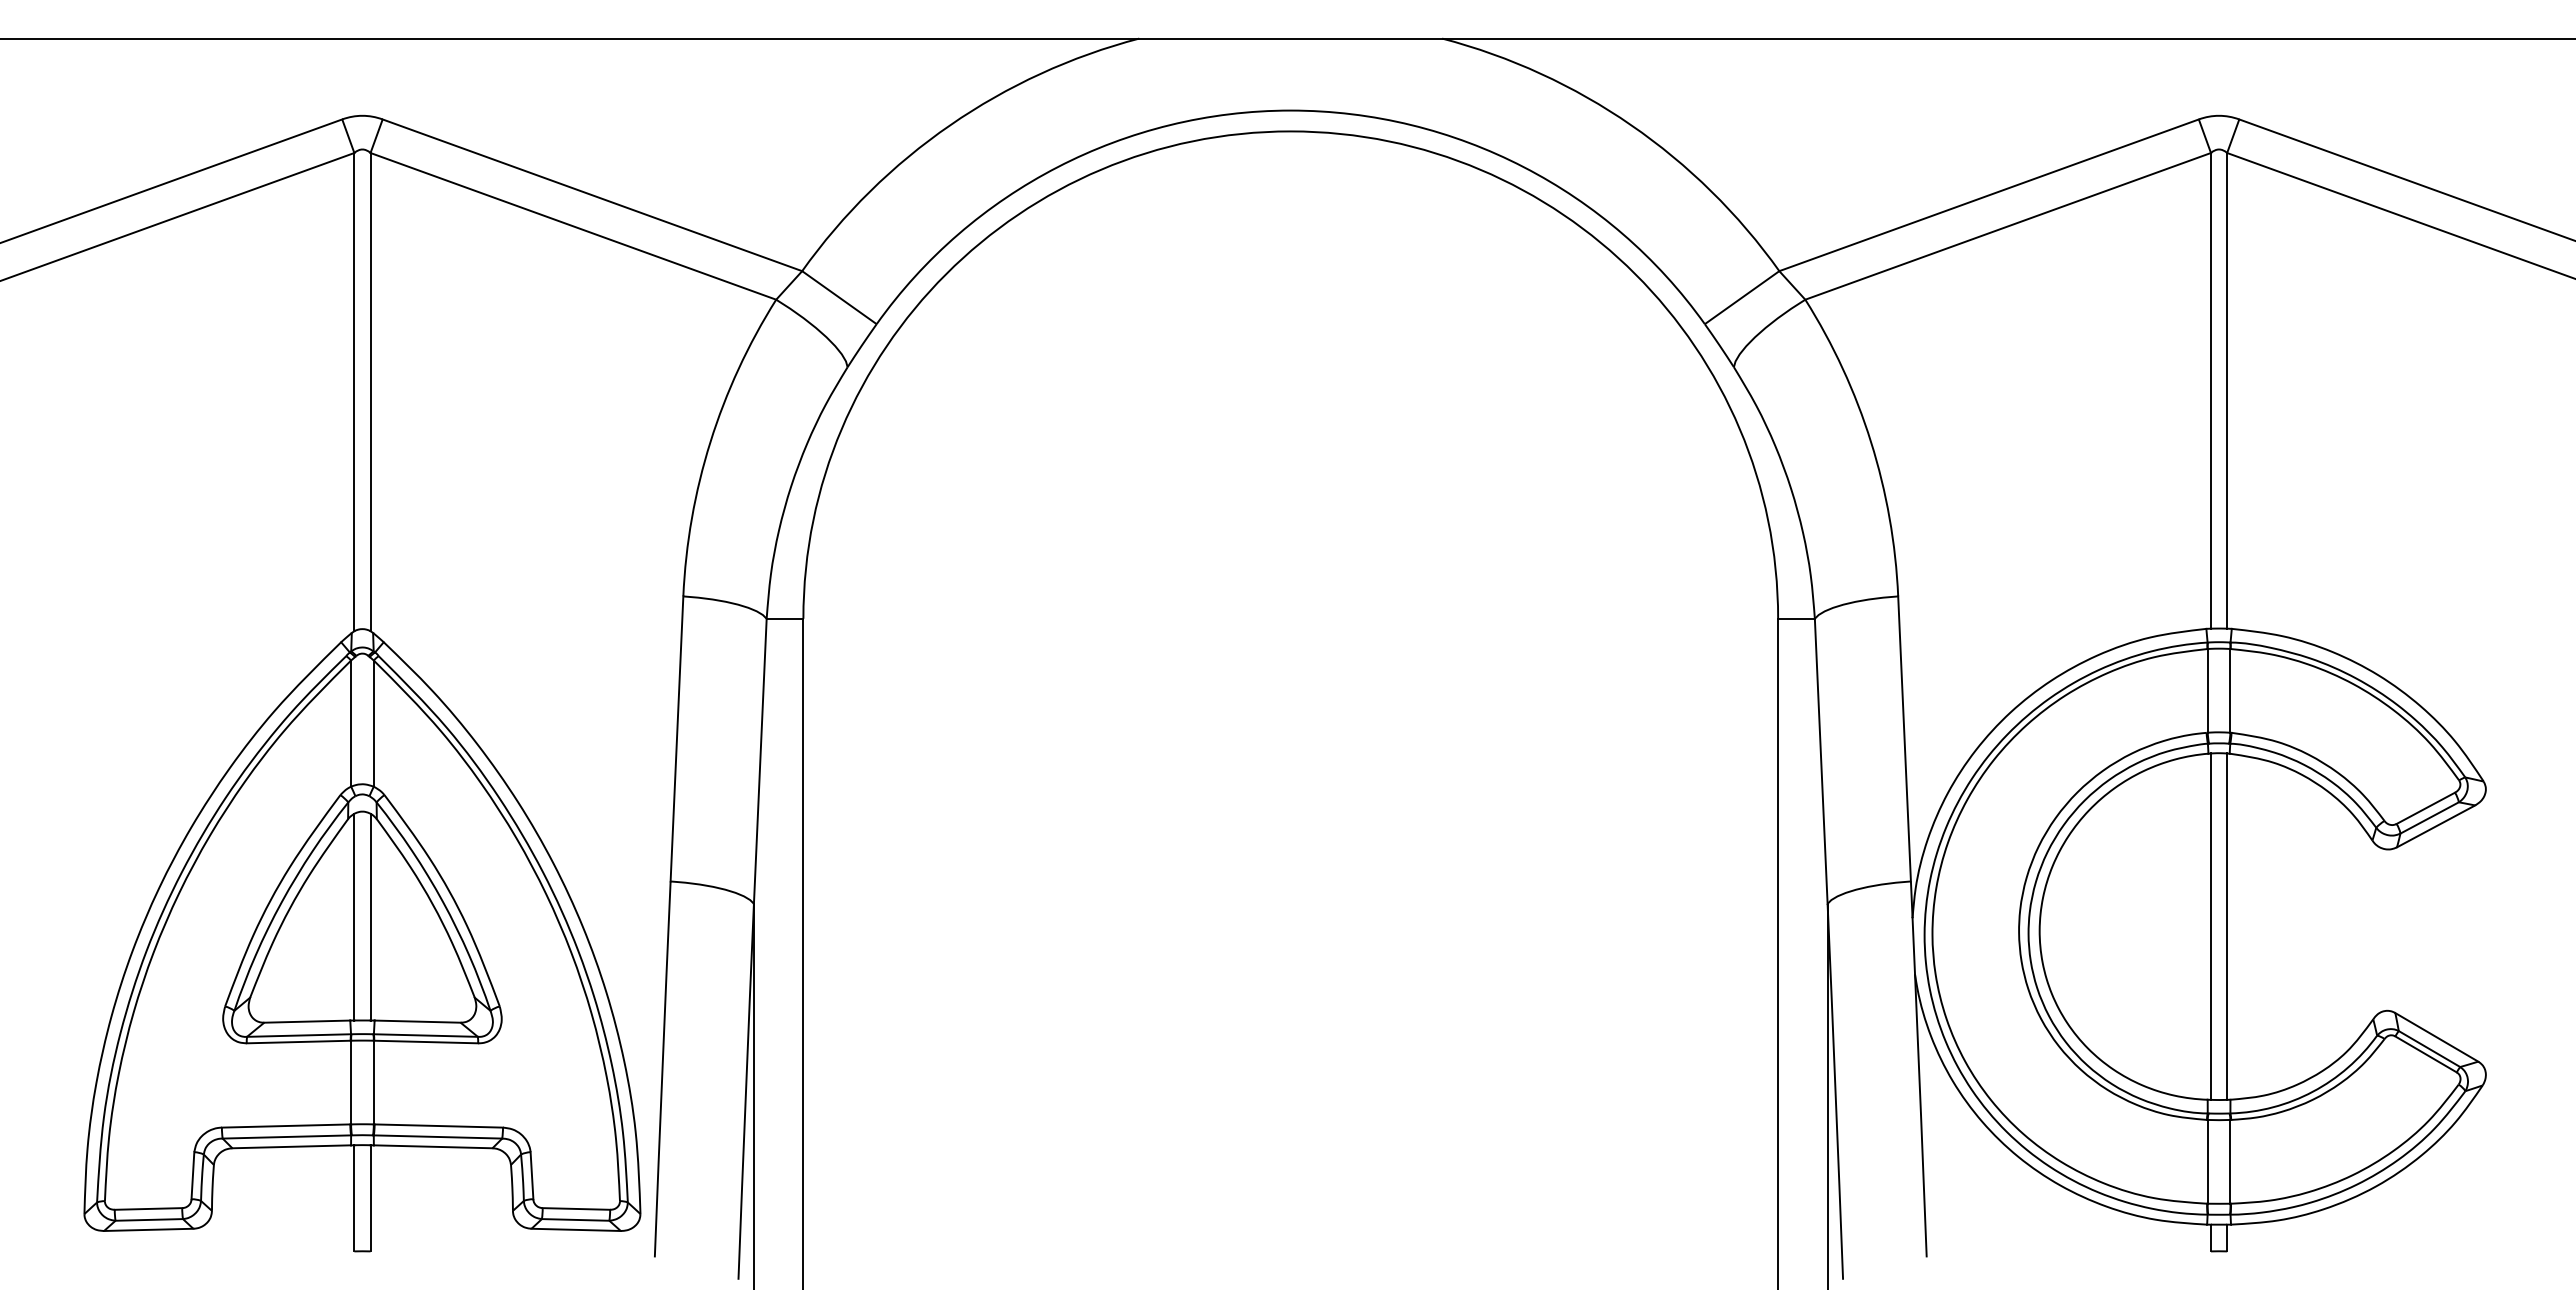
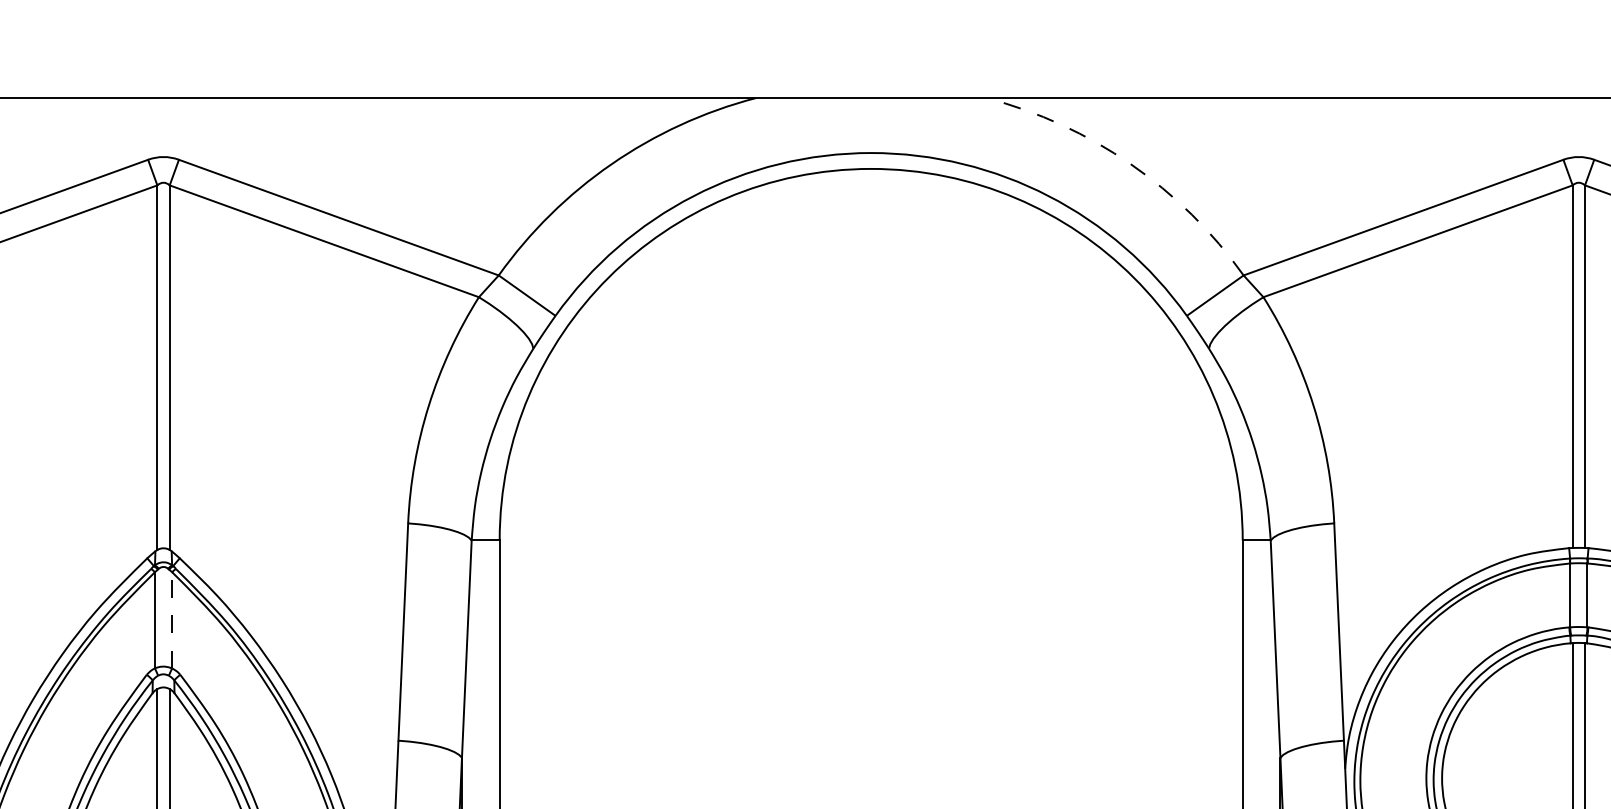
arc: (1631, 125) -> (1130, 164), solid -> dashed
line: (373, 723) -> (171, 620), solid -> dashed

